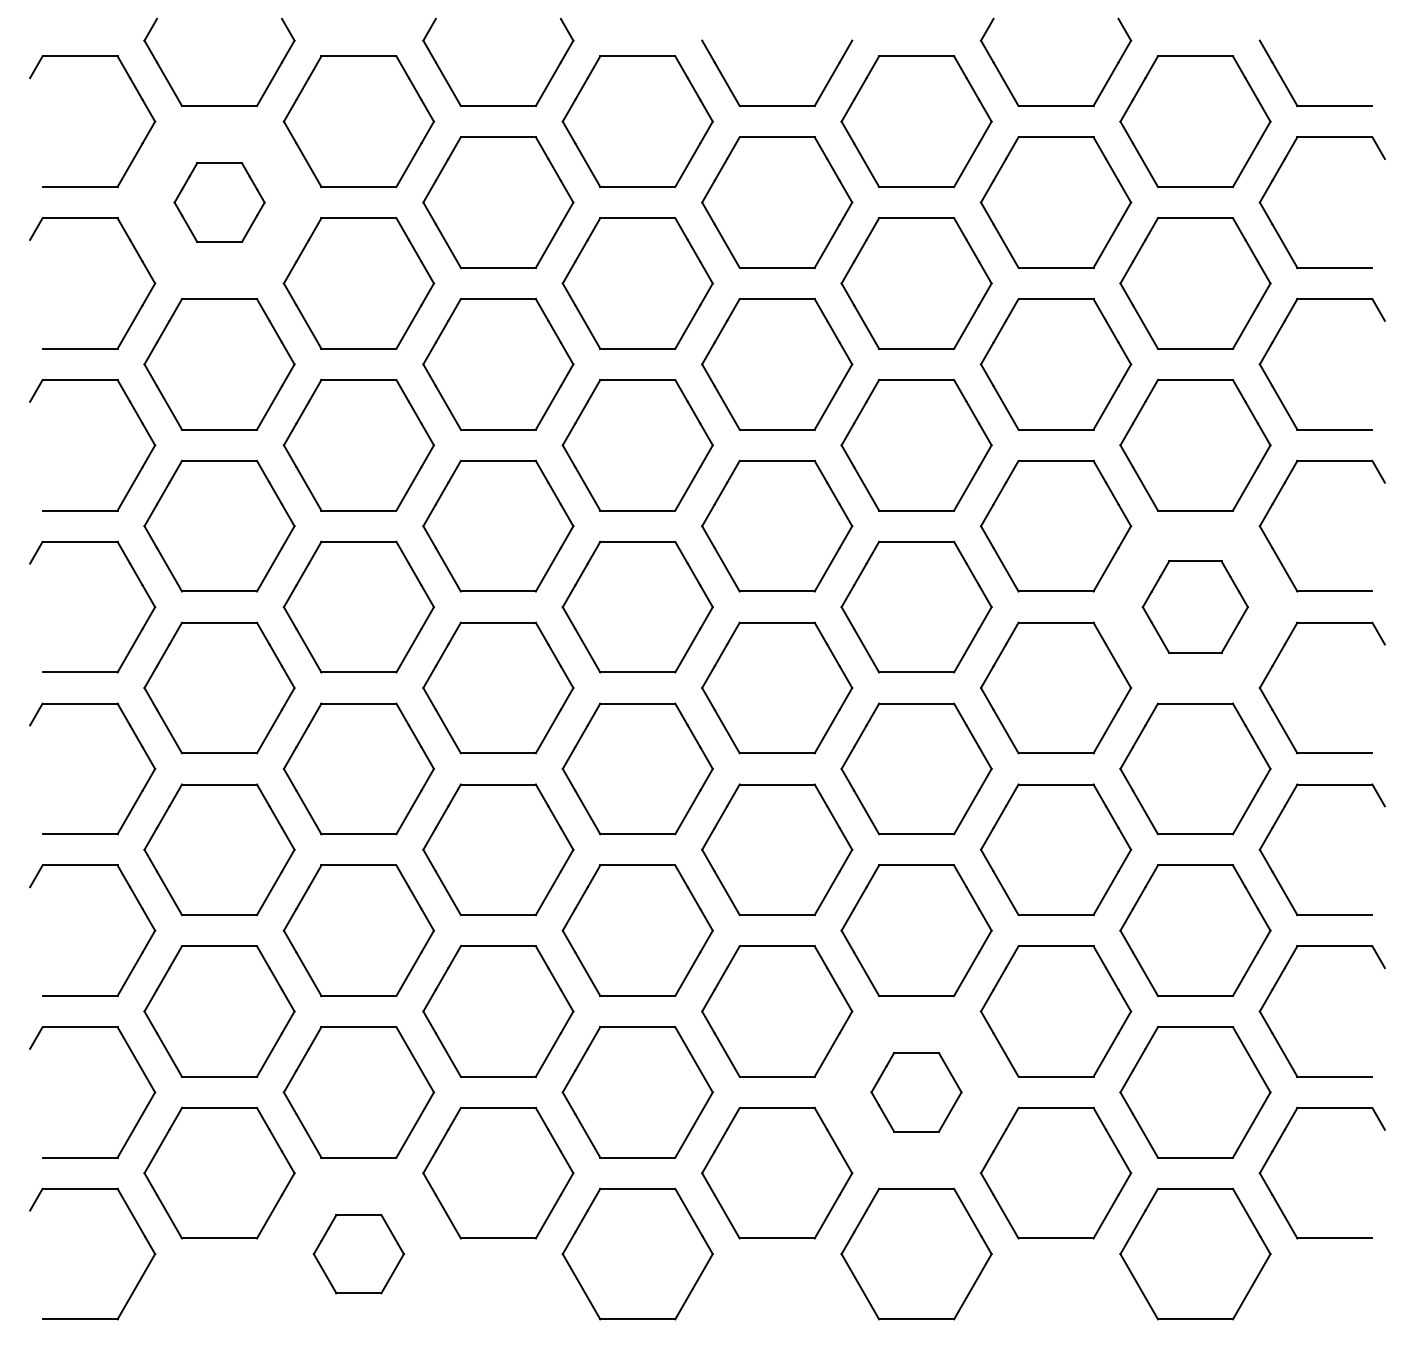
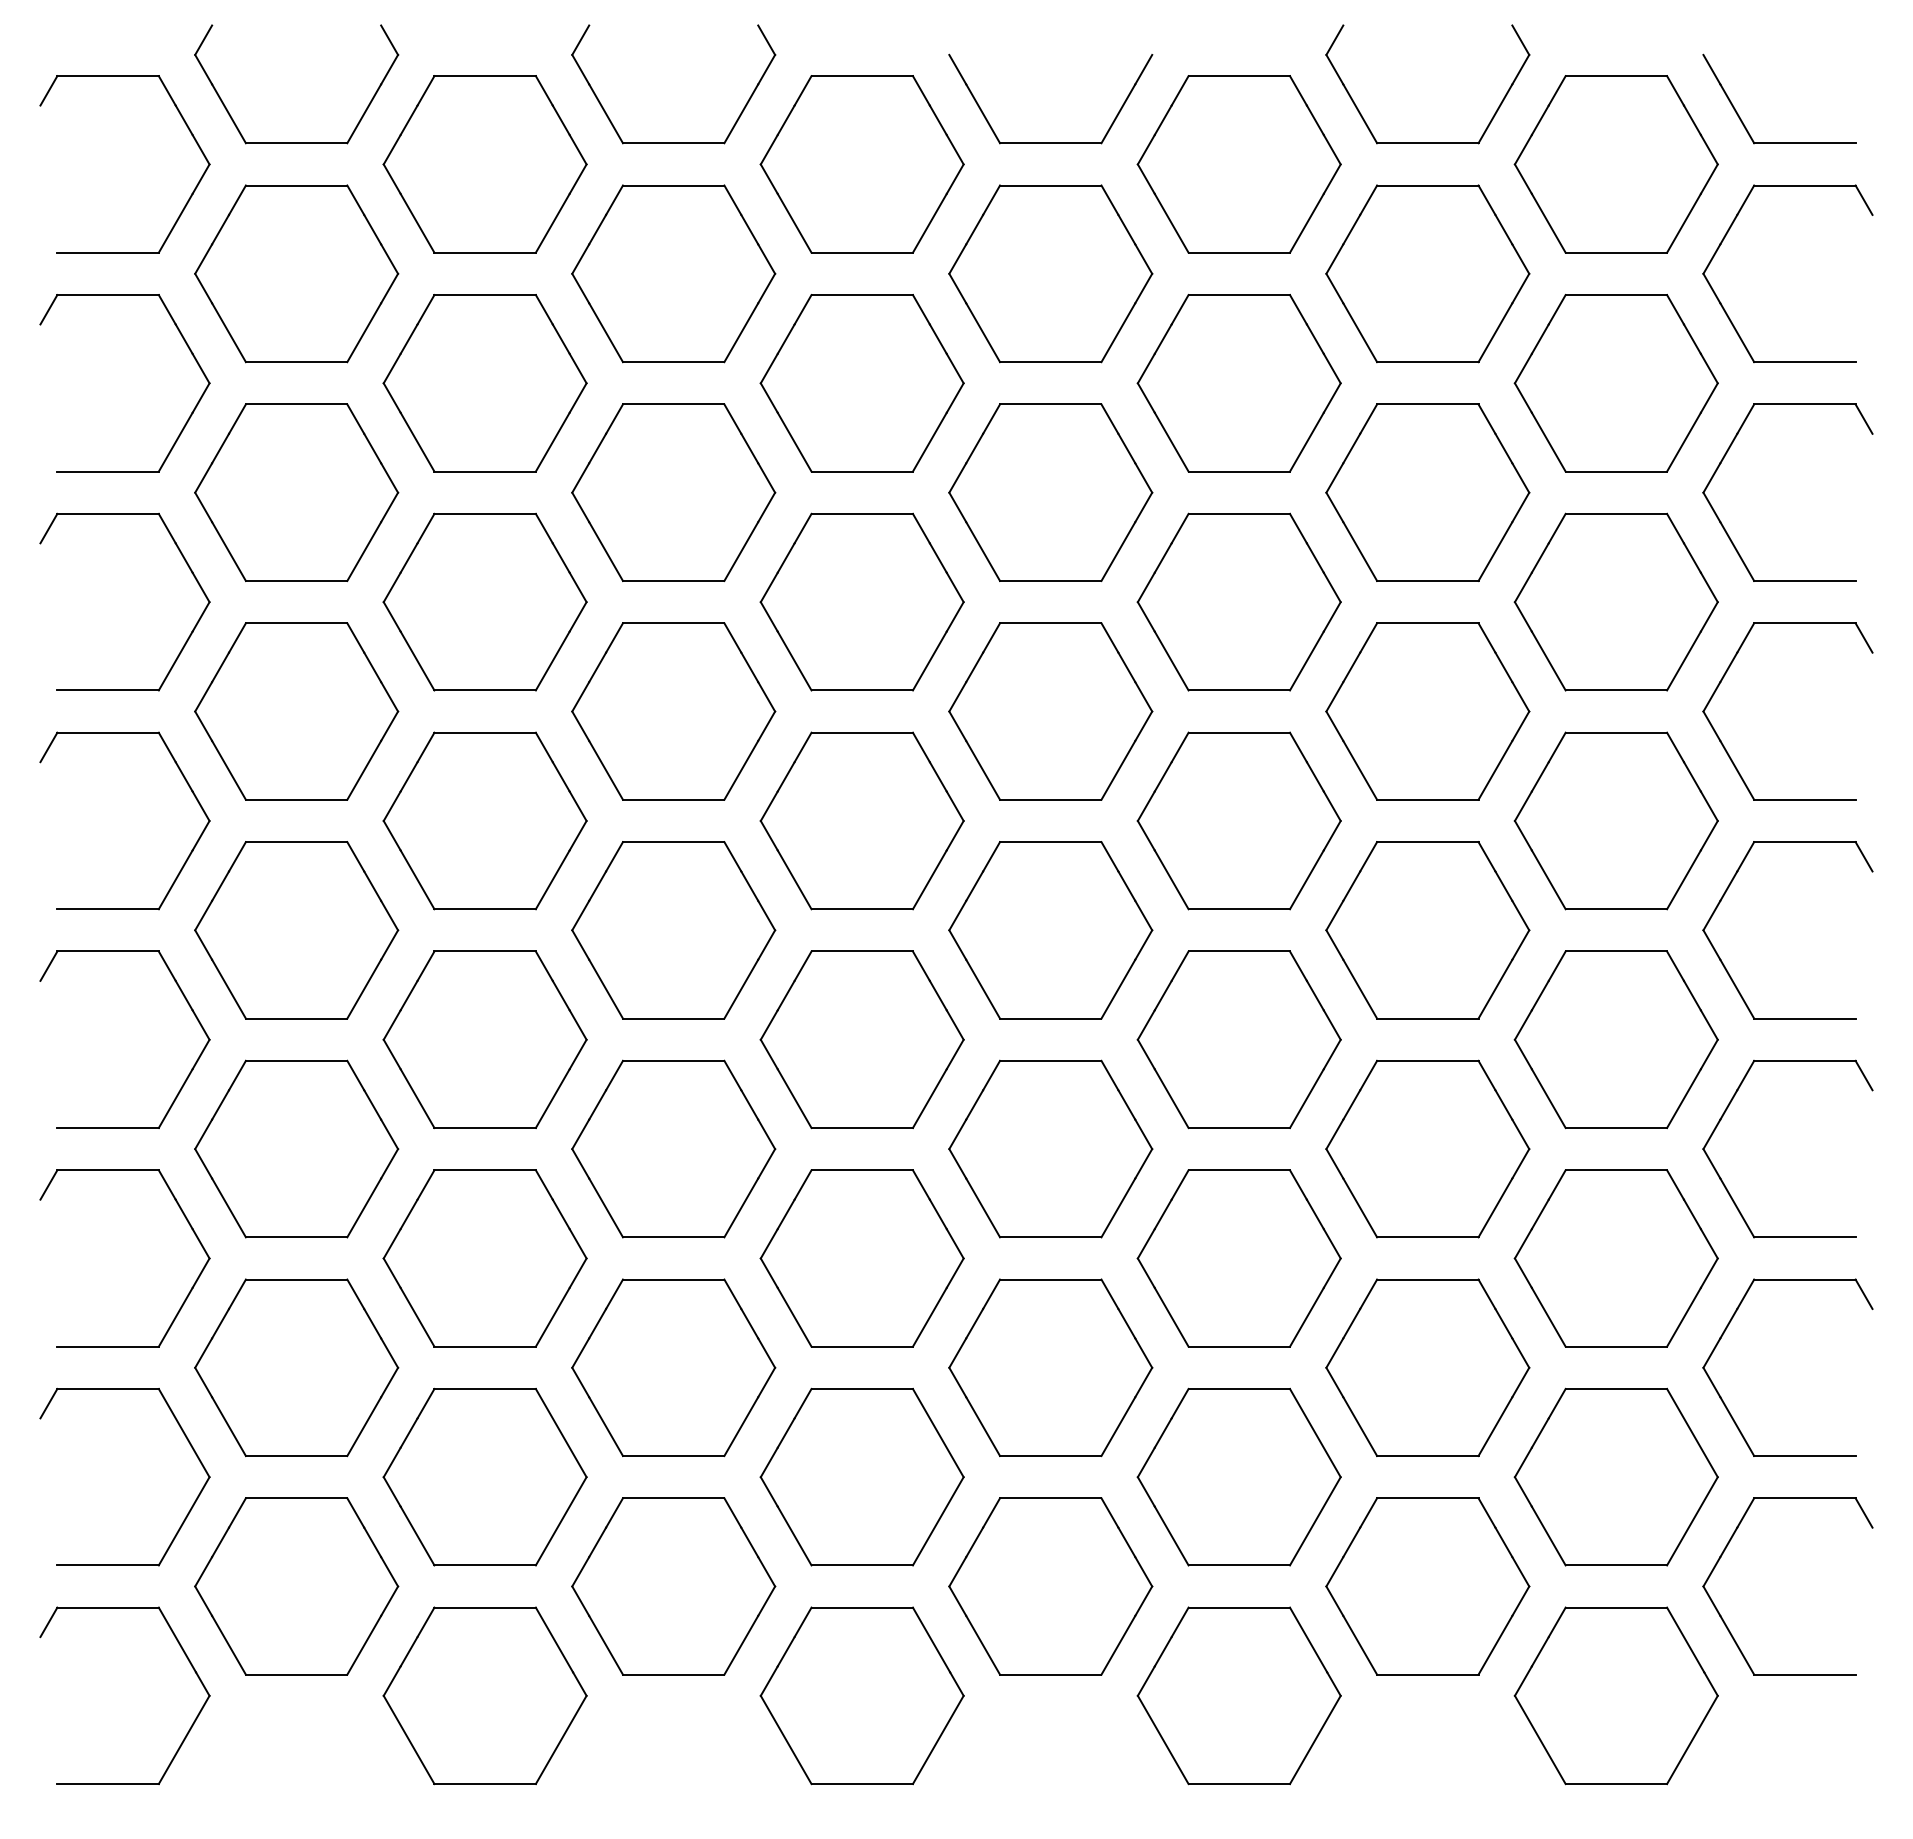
part: (219, 202) -> (296, 273), size x1.67
part: (1194, 606) -> (1615, 820), size x1.43
part: (916, 1091) -> (1238, 1476), size x1.67
part: (358, 1253) -> (484, 1695), size x1.67

